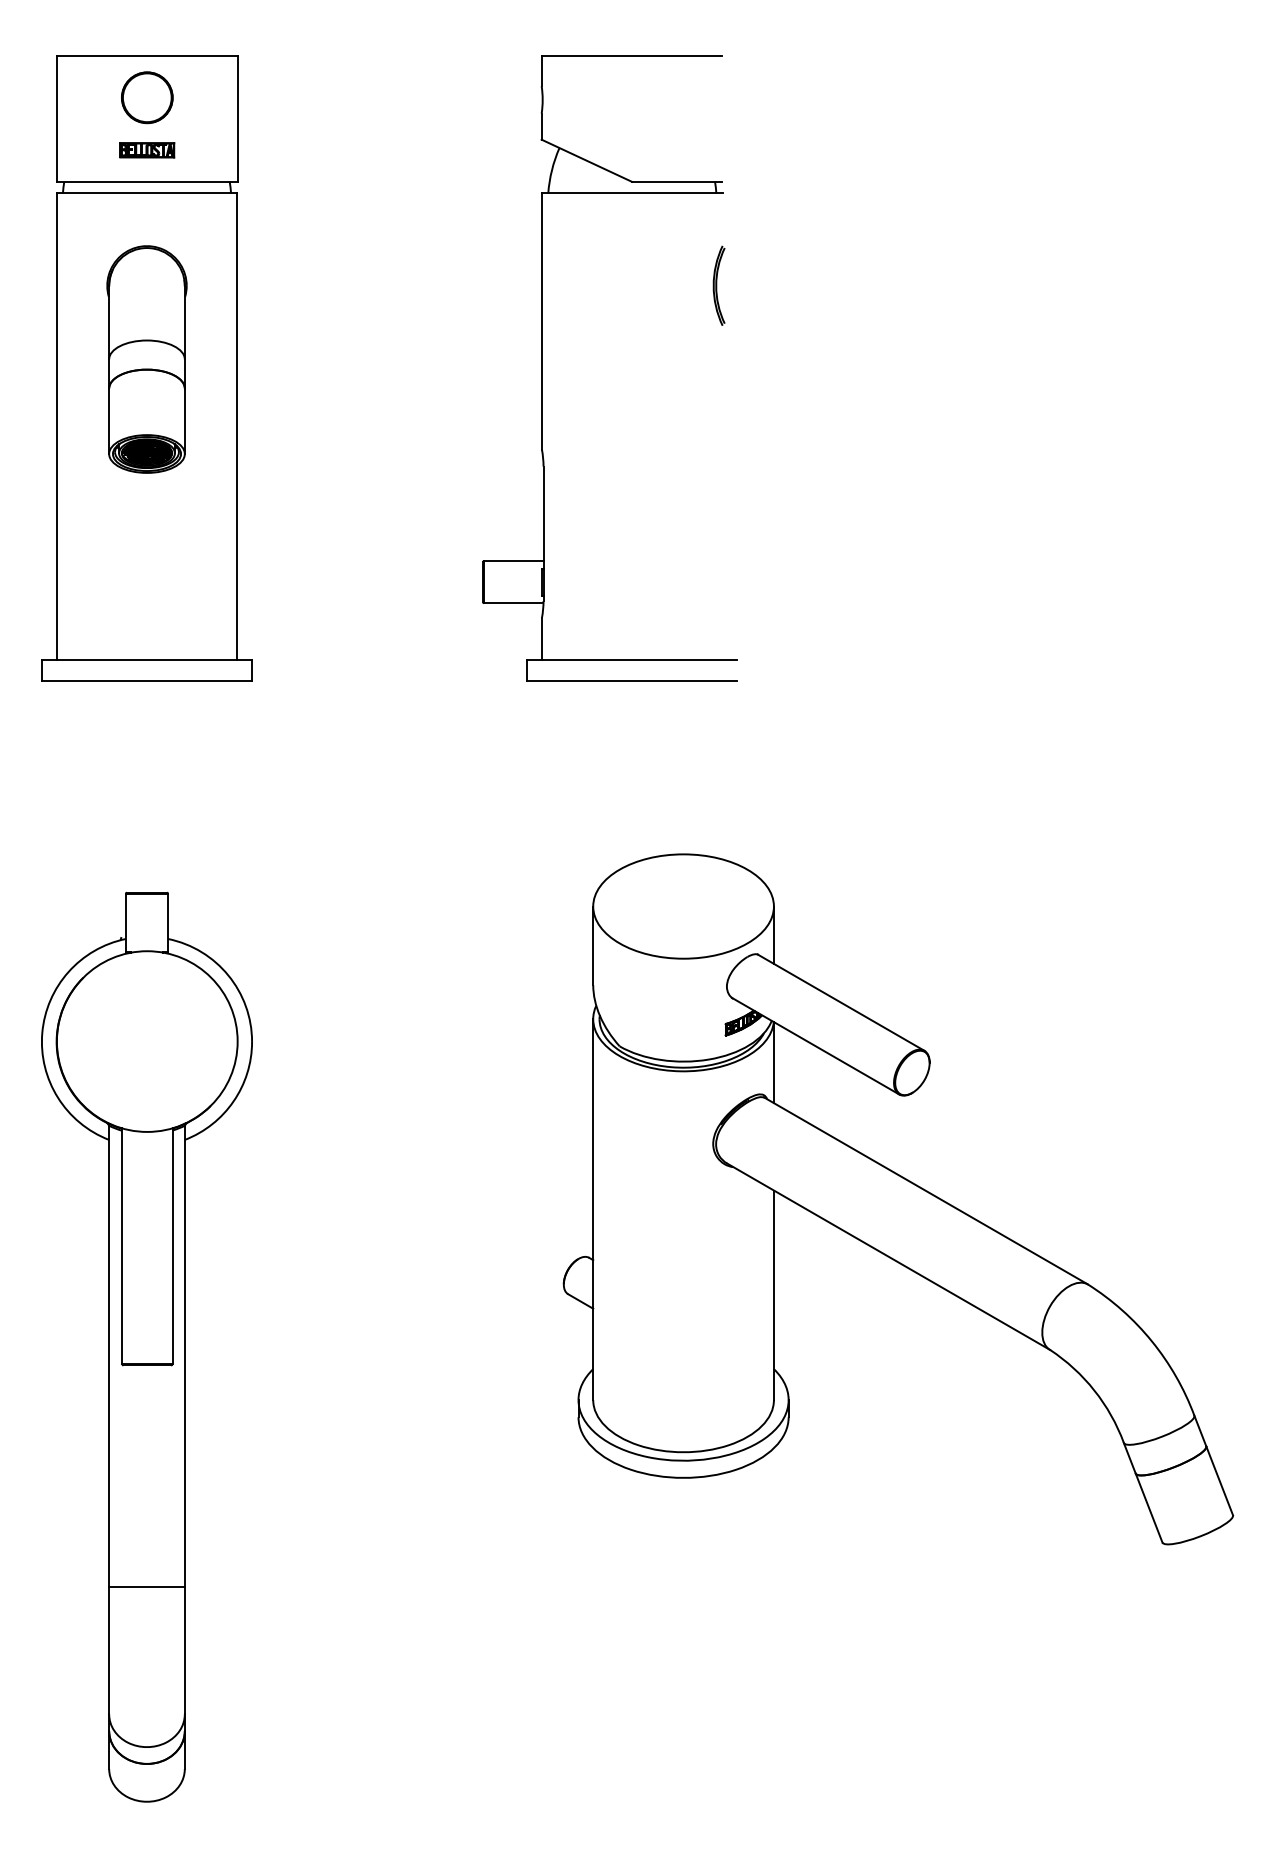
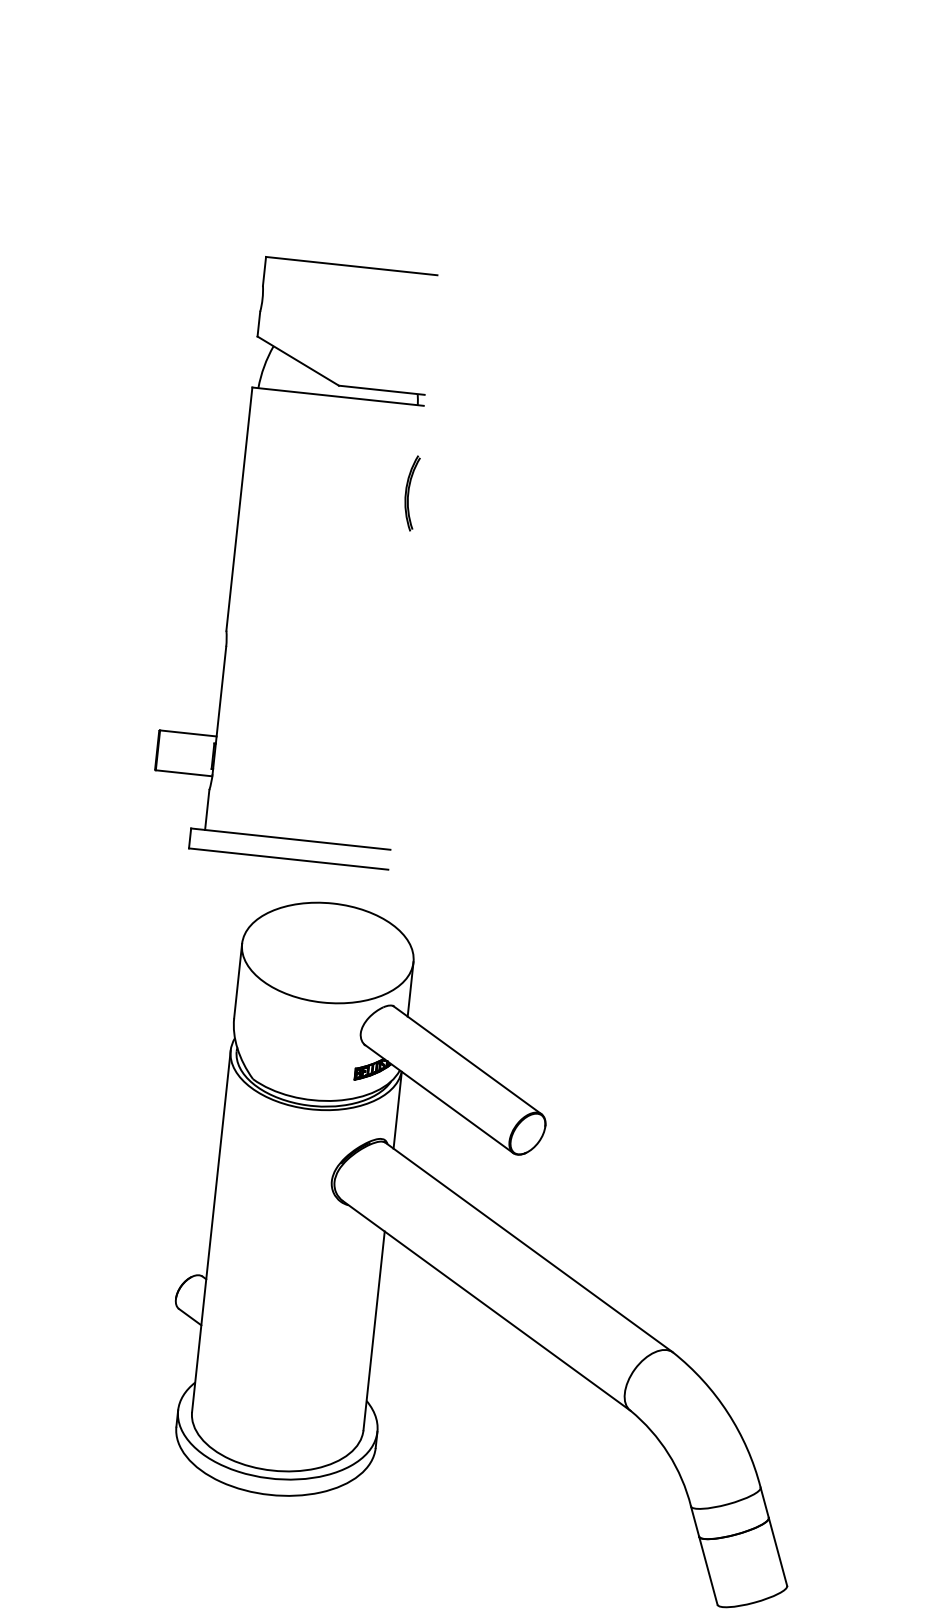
part: (542, 368) -> (235, 553), moved

